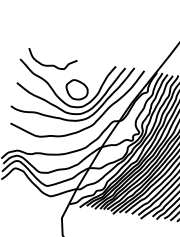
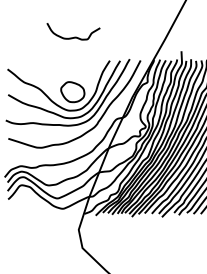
curve: (52, 64) -> (74, 36), moved

